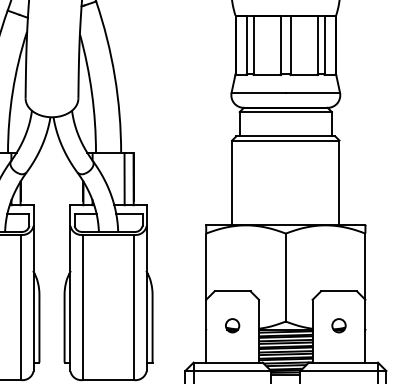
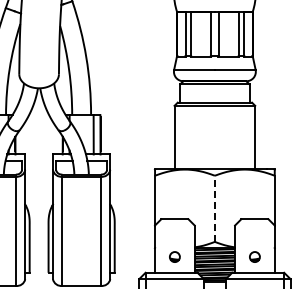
line: (285, 277) -> (214, 208), solid -> dashed
part: (232, 325) -> (174, 256), moved
part: (338, 325) -> (254, 256), moved

